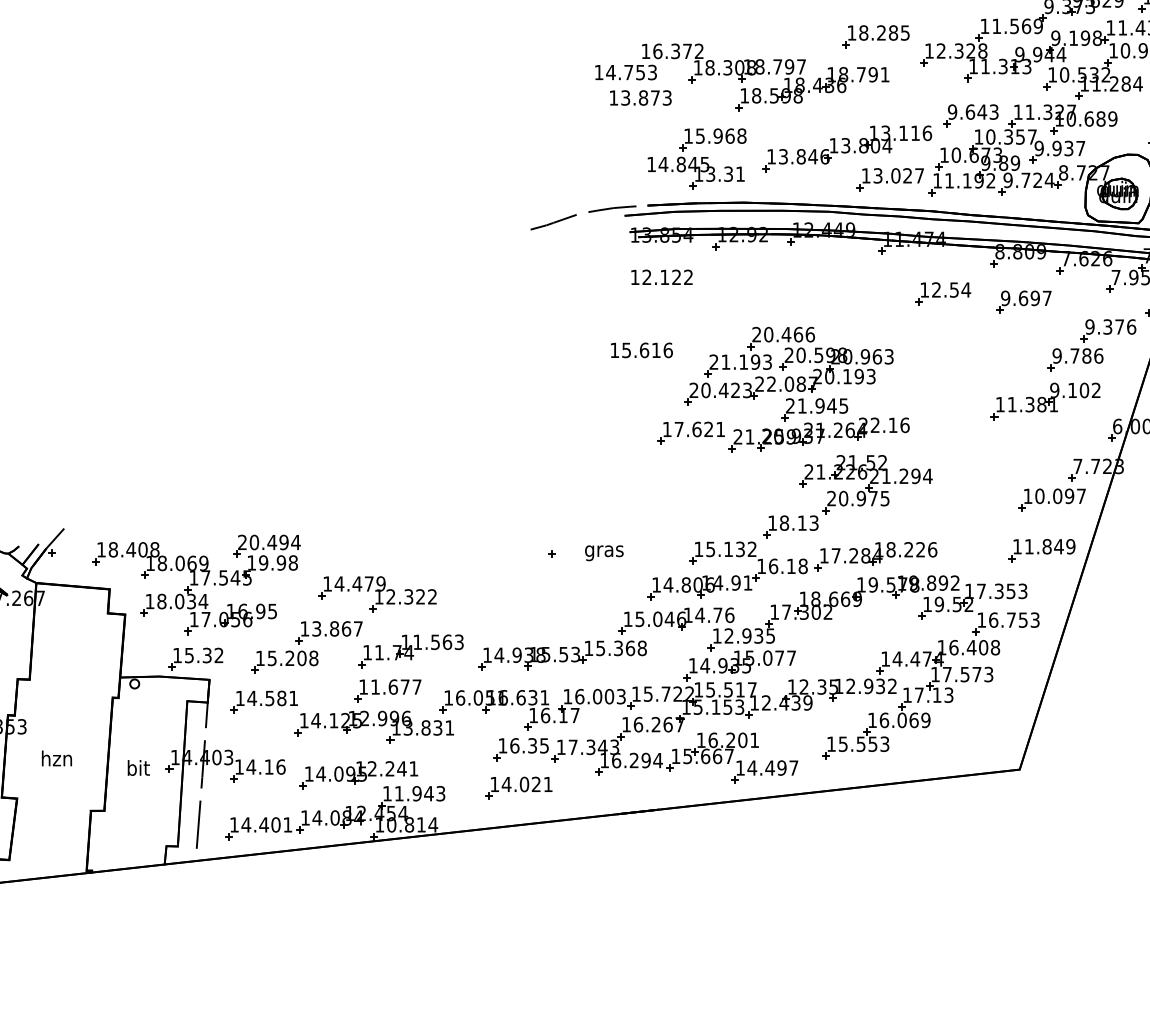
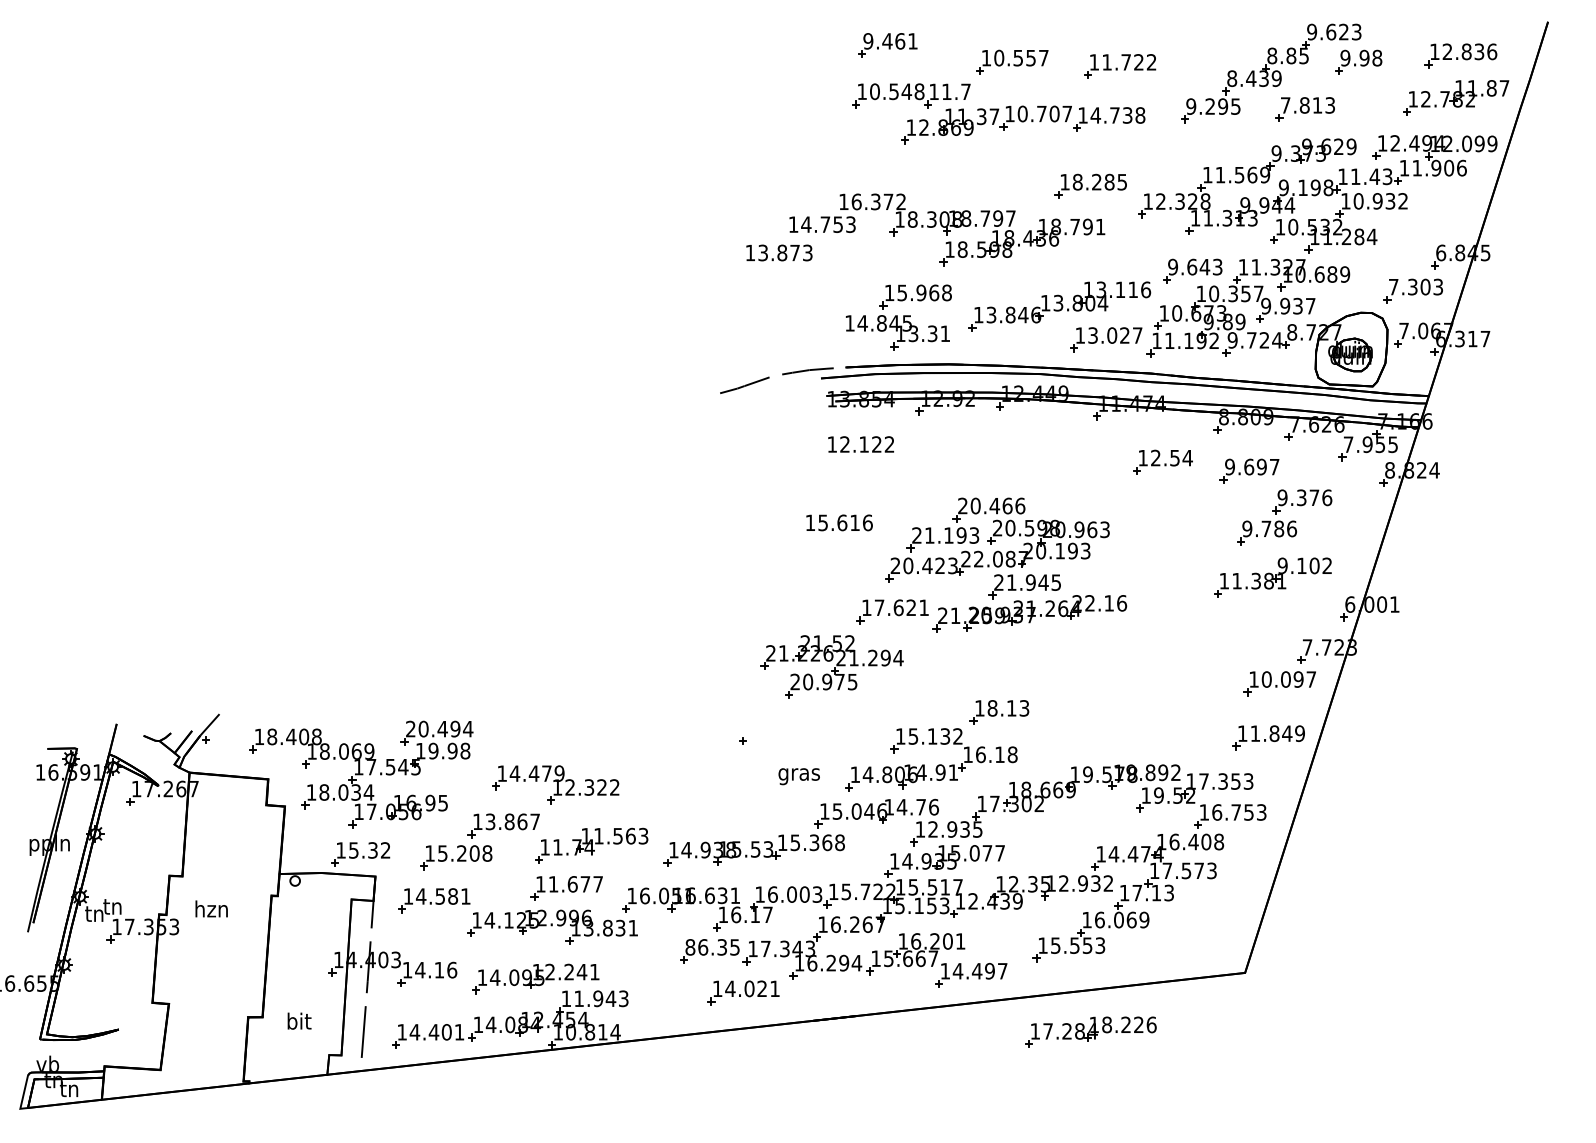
text: (640, 97) -> (779, 252), moved
part: (1091, 345) -> (1284, 517), moved
part: (865, 484) -> (831, 666), moved
text: (603, 553) -> (798, 776), moved
part: (875, 555) -> (1090, 1031), moved
text: (503, 745) -> (690, 947), 16.35 -> 86.35
text: (56, 758) -> (211, 908), moved
text: (138, 767) -> (299, 1020), moved
part: (518, 787) -> (743, 992), moved

